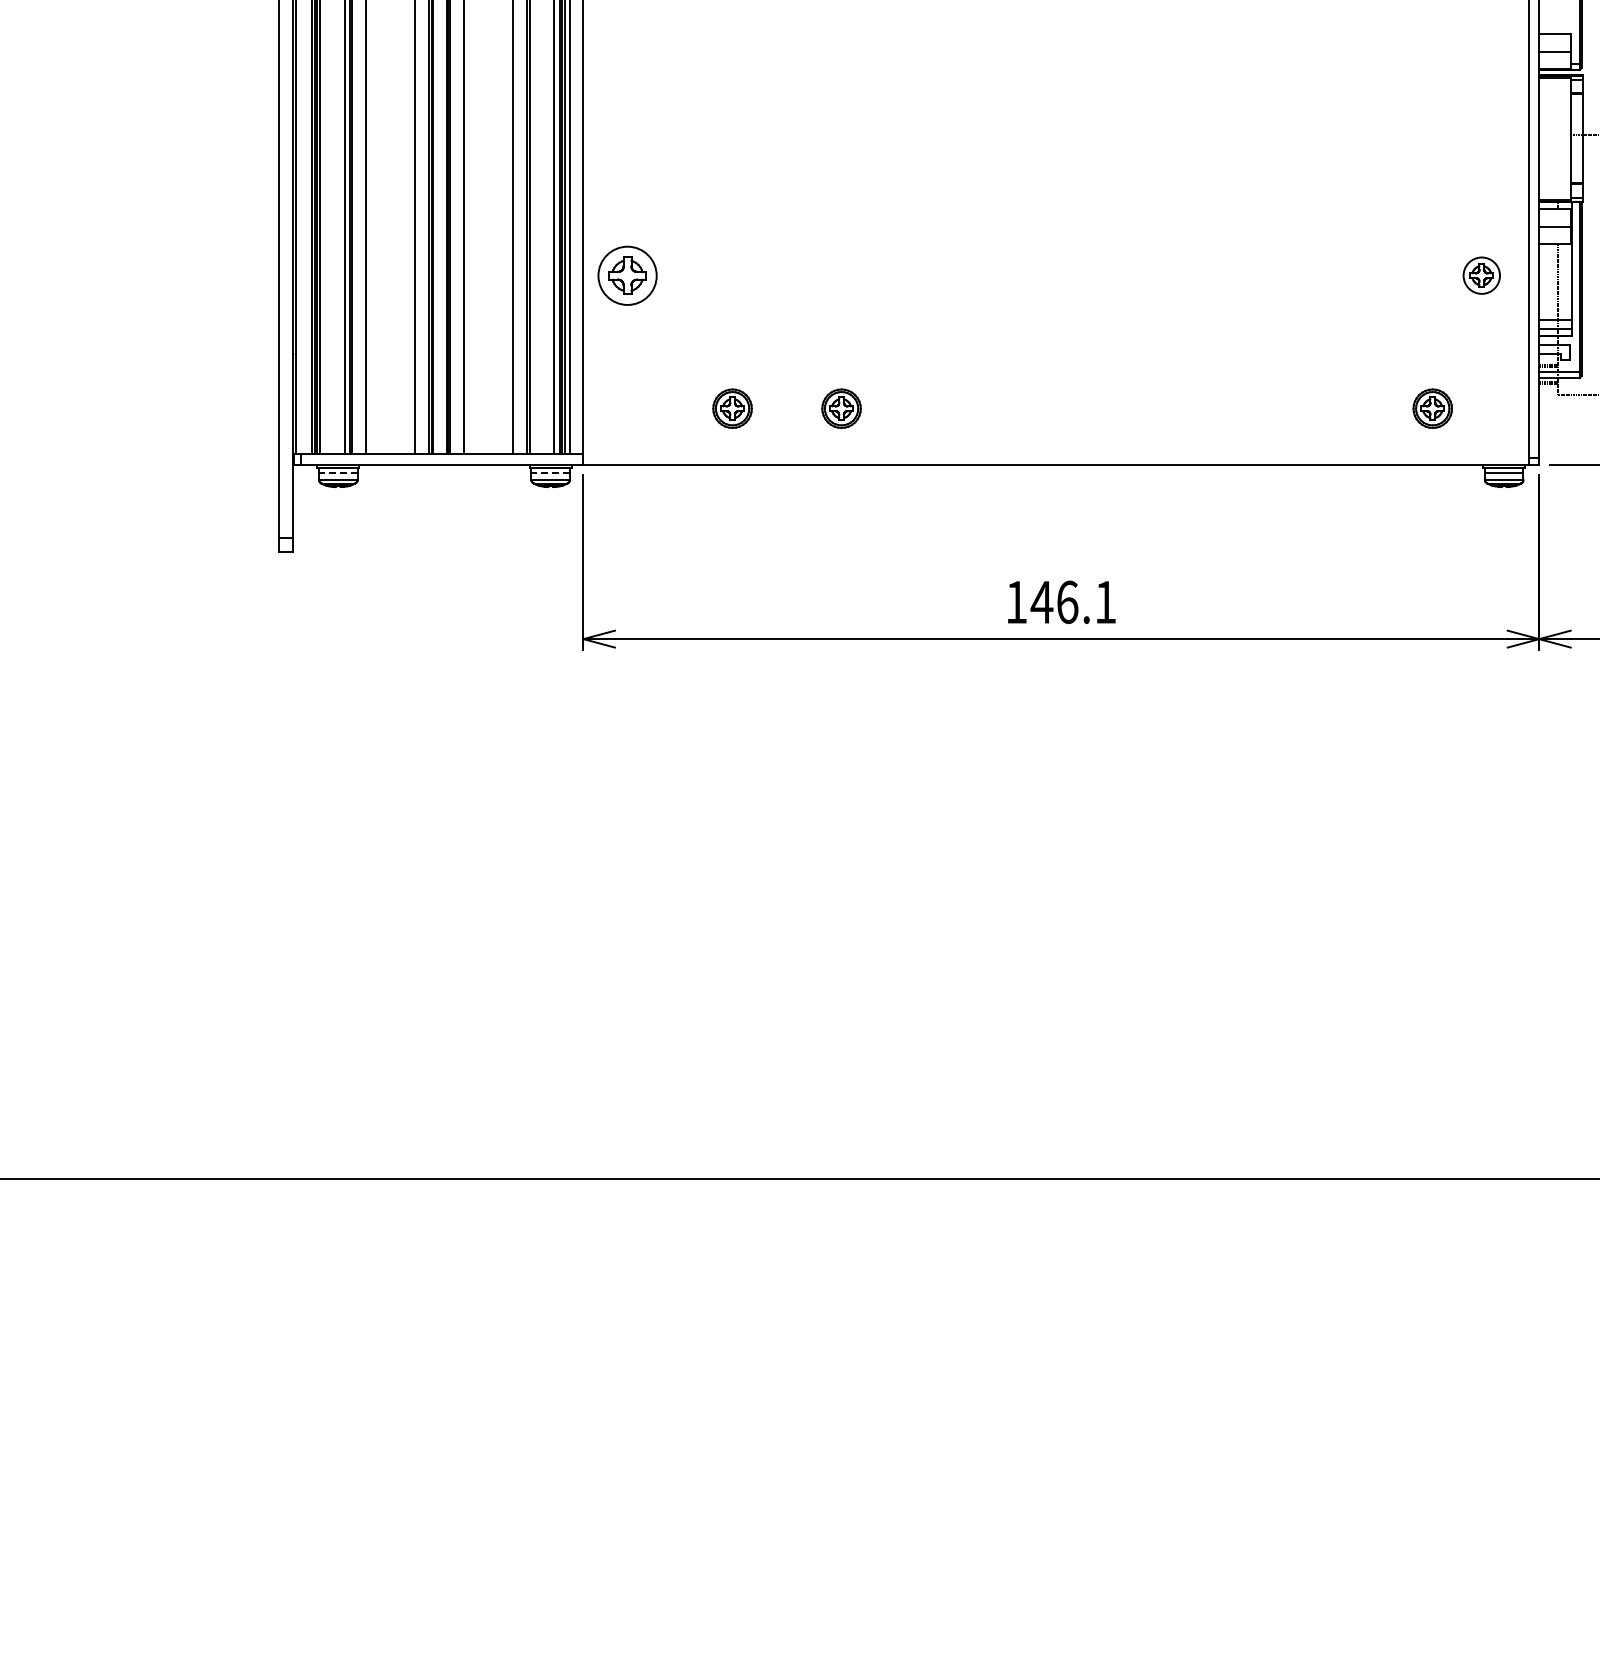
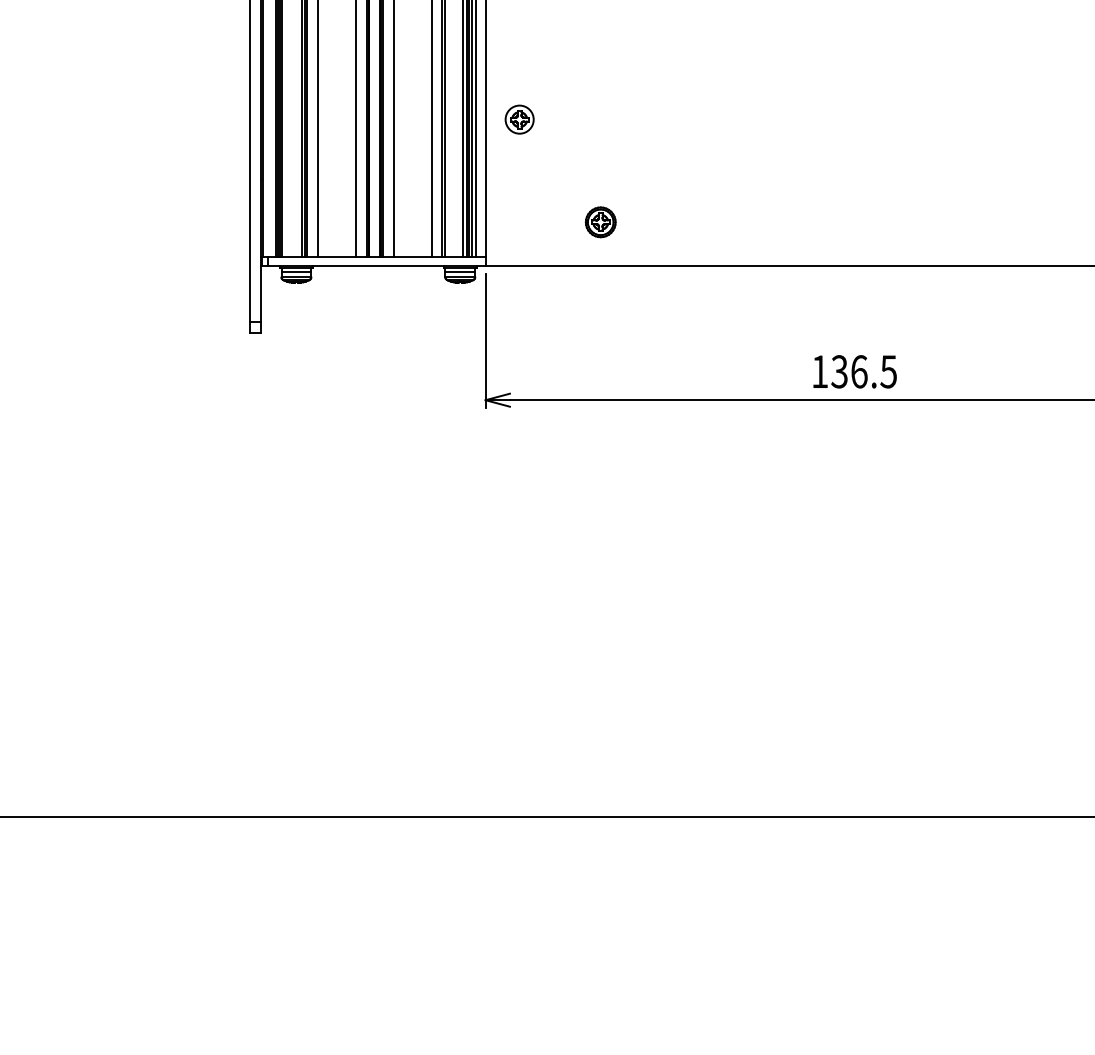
part: (627, 275) -> (519, 119), size x0.62
part: (841, 408) -> (684, 222), removed
line: (337, 473) -> (295, 272), dashed -> solid
line: (550, 473) -> (460, 272), dashed -> solid
text: (1073, 602) -> (863, 371), 146.1 -> 136.5

